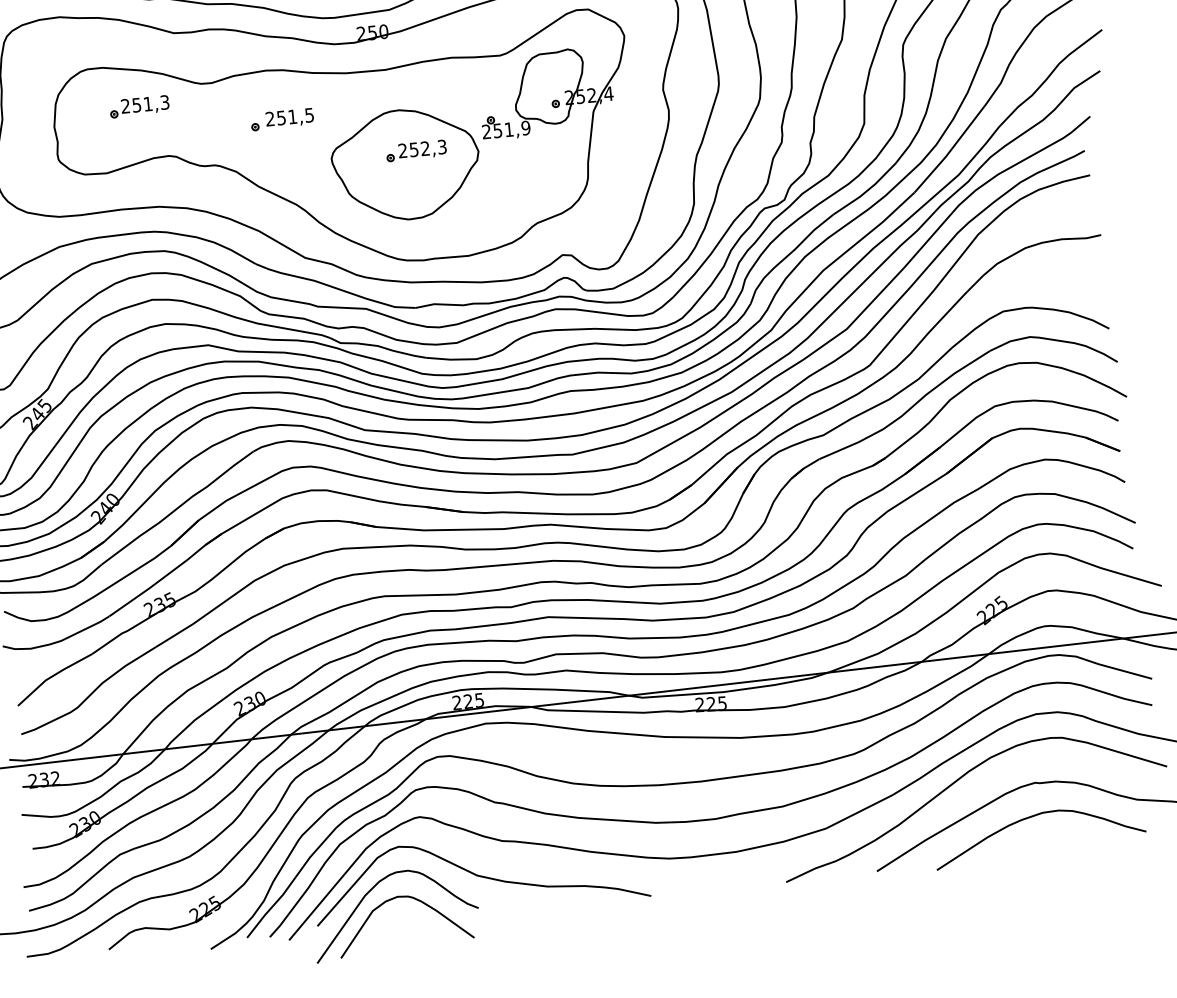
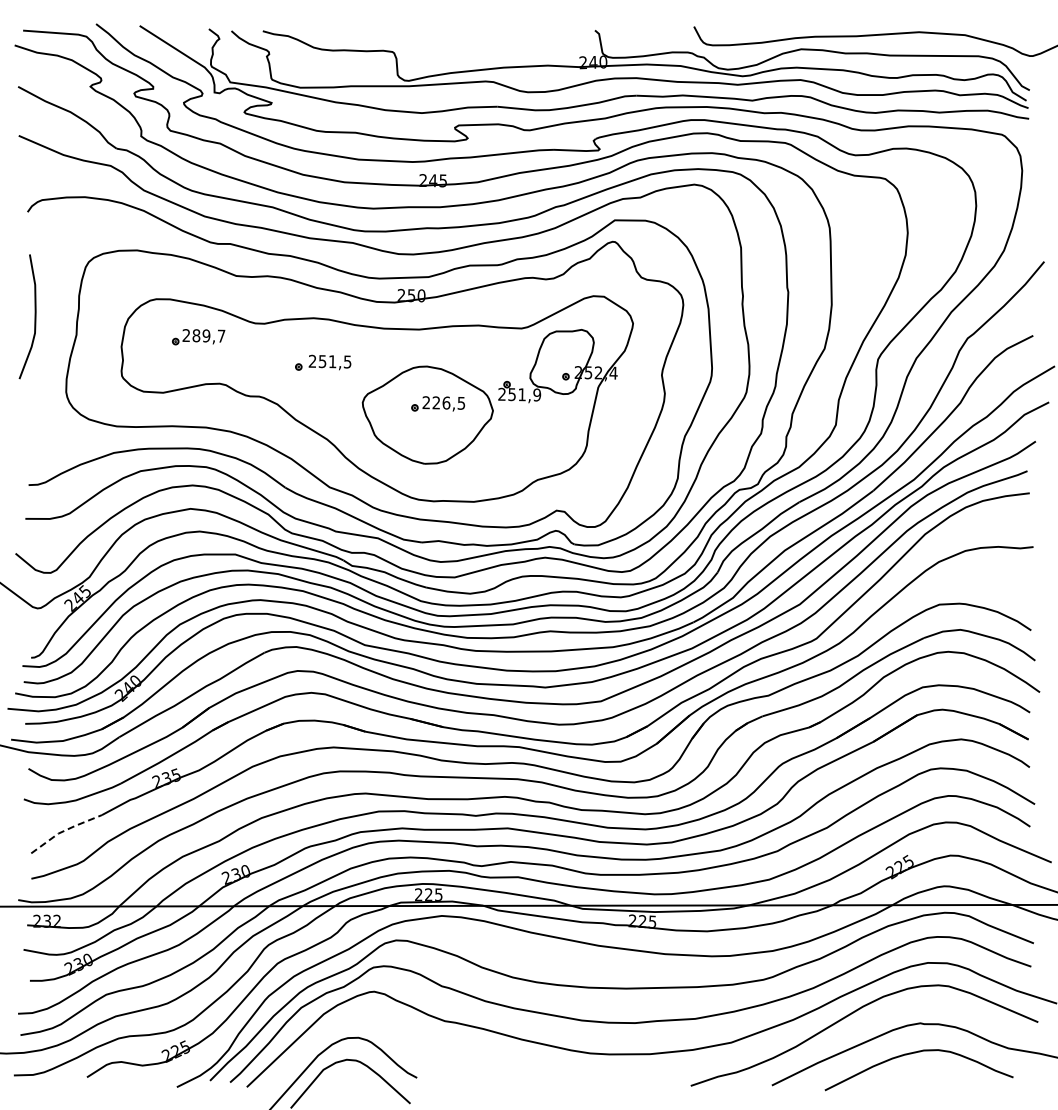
text: (150, 103) -> (208, 335), 251,3 -> 289,7
text: (427, 147) -> (448, 402), 252,3 -> 226,5
line: (52, 676) -> (64, 830), solid -> dashed
curve: (479, 875) -> (421, 1049), removed

